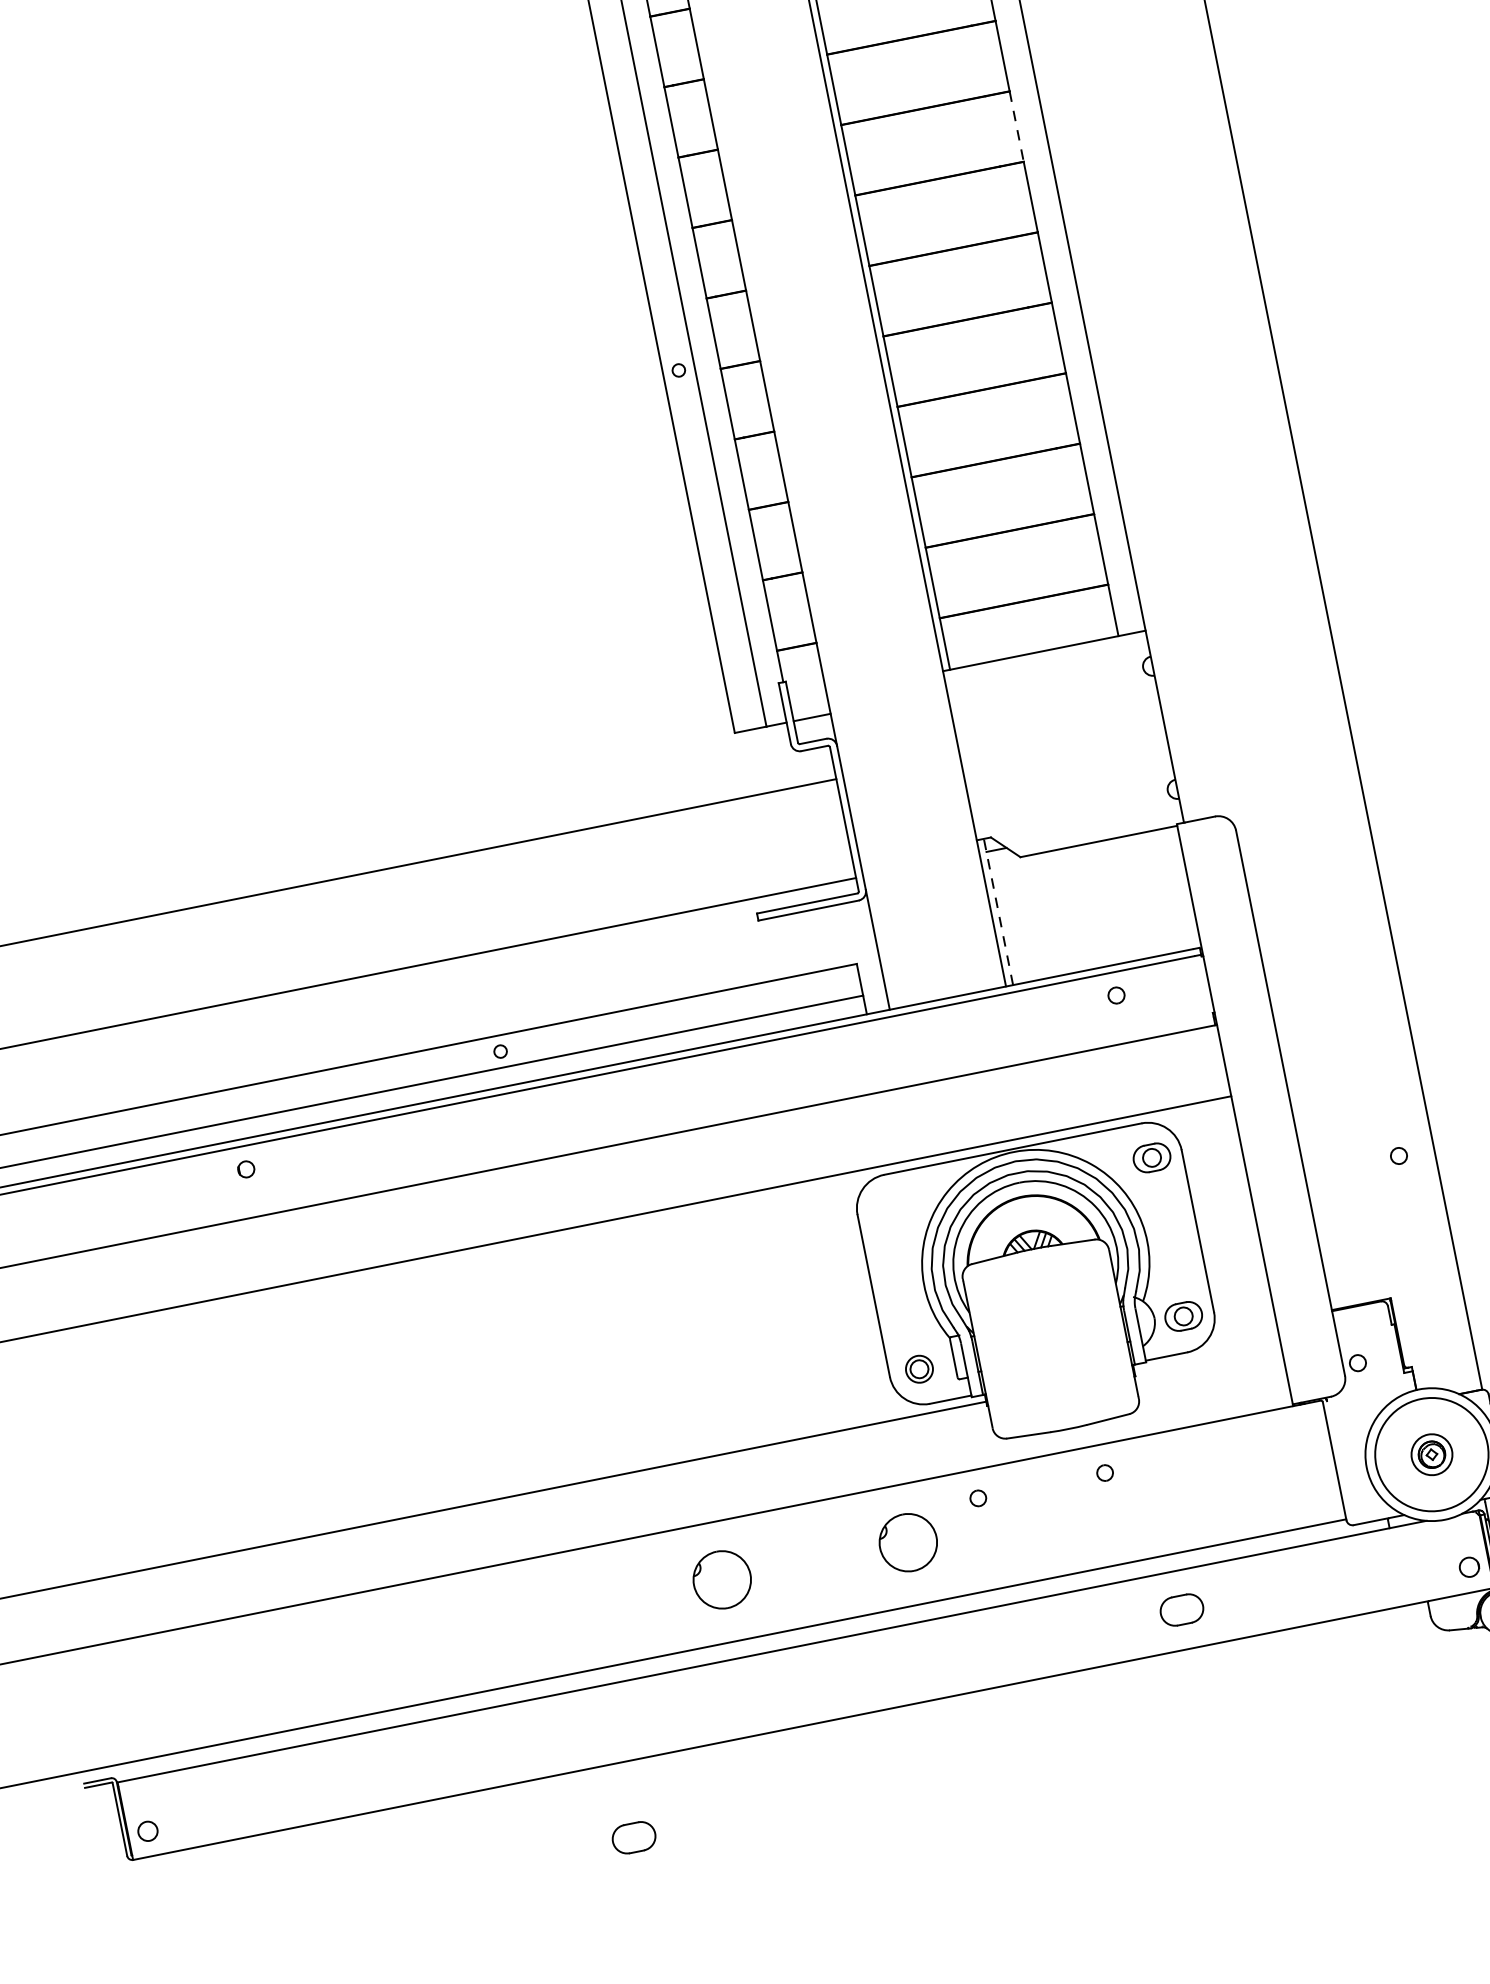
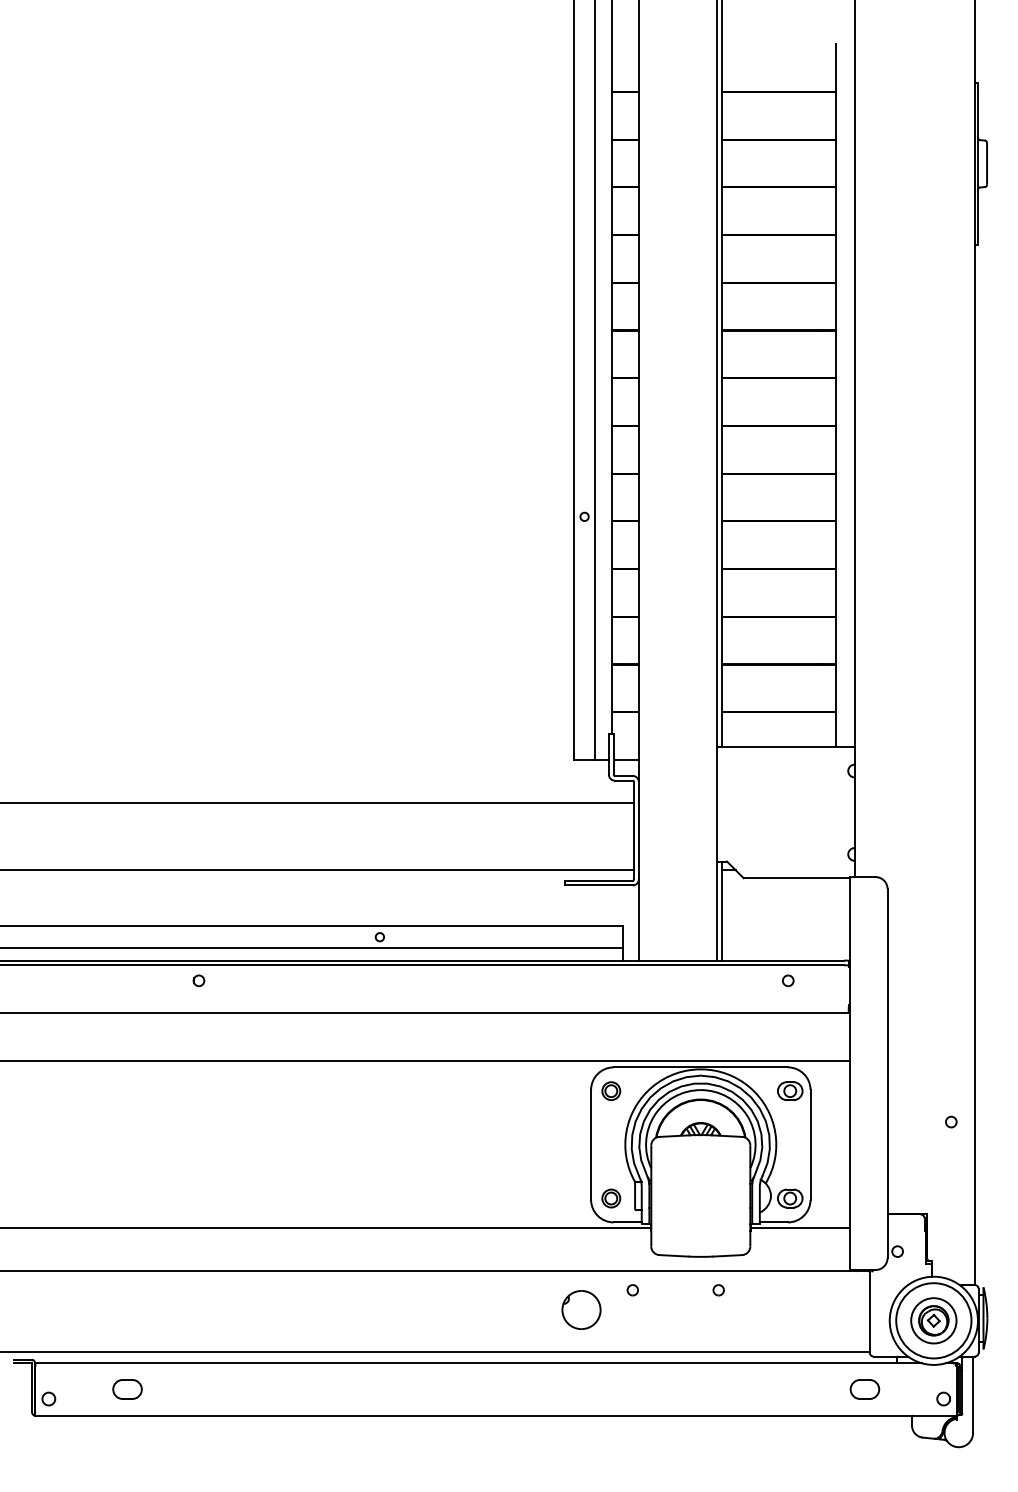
line: (1017, 127) -> (836, 402), dashed -> solid
line: (998, 912) -> (722, 911), dashed -> solid
part: (887, 1209) -> (611, 1090), added
line: (1206, 1357) -> (799, 1228), added
part: (1431, 1454) -> (933, 1320), size x1.67
part: (722, 1579) -> (455, 1309), removed
part: (1181, 1610) -> (864, 1389), moved
part: (634, 1837) -> (127, 1389), moved

